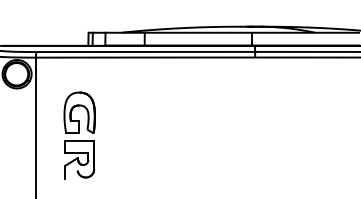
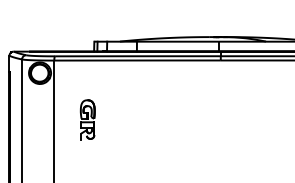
part: (79, 135) -> (87, 119), size x0.6

